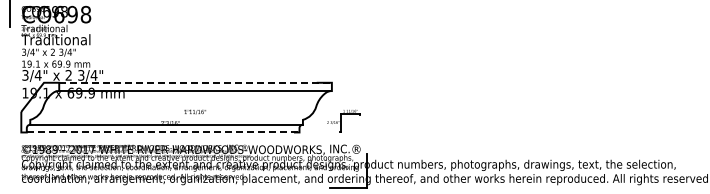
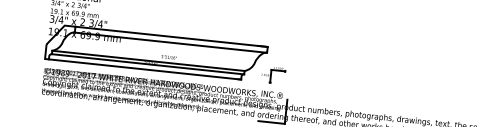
line: (196, 82) -> (172, 36), dashed -> solid
line: (166, 119) -> (148, 60), added
line: (163, 132) -> (145, 69), dashed -> solid

